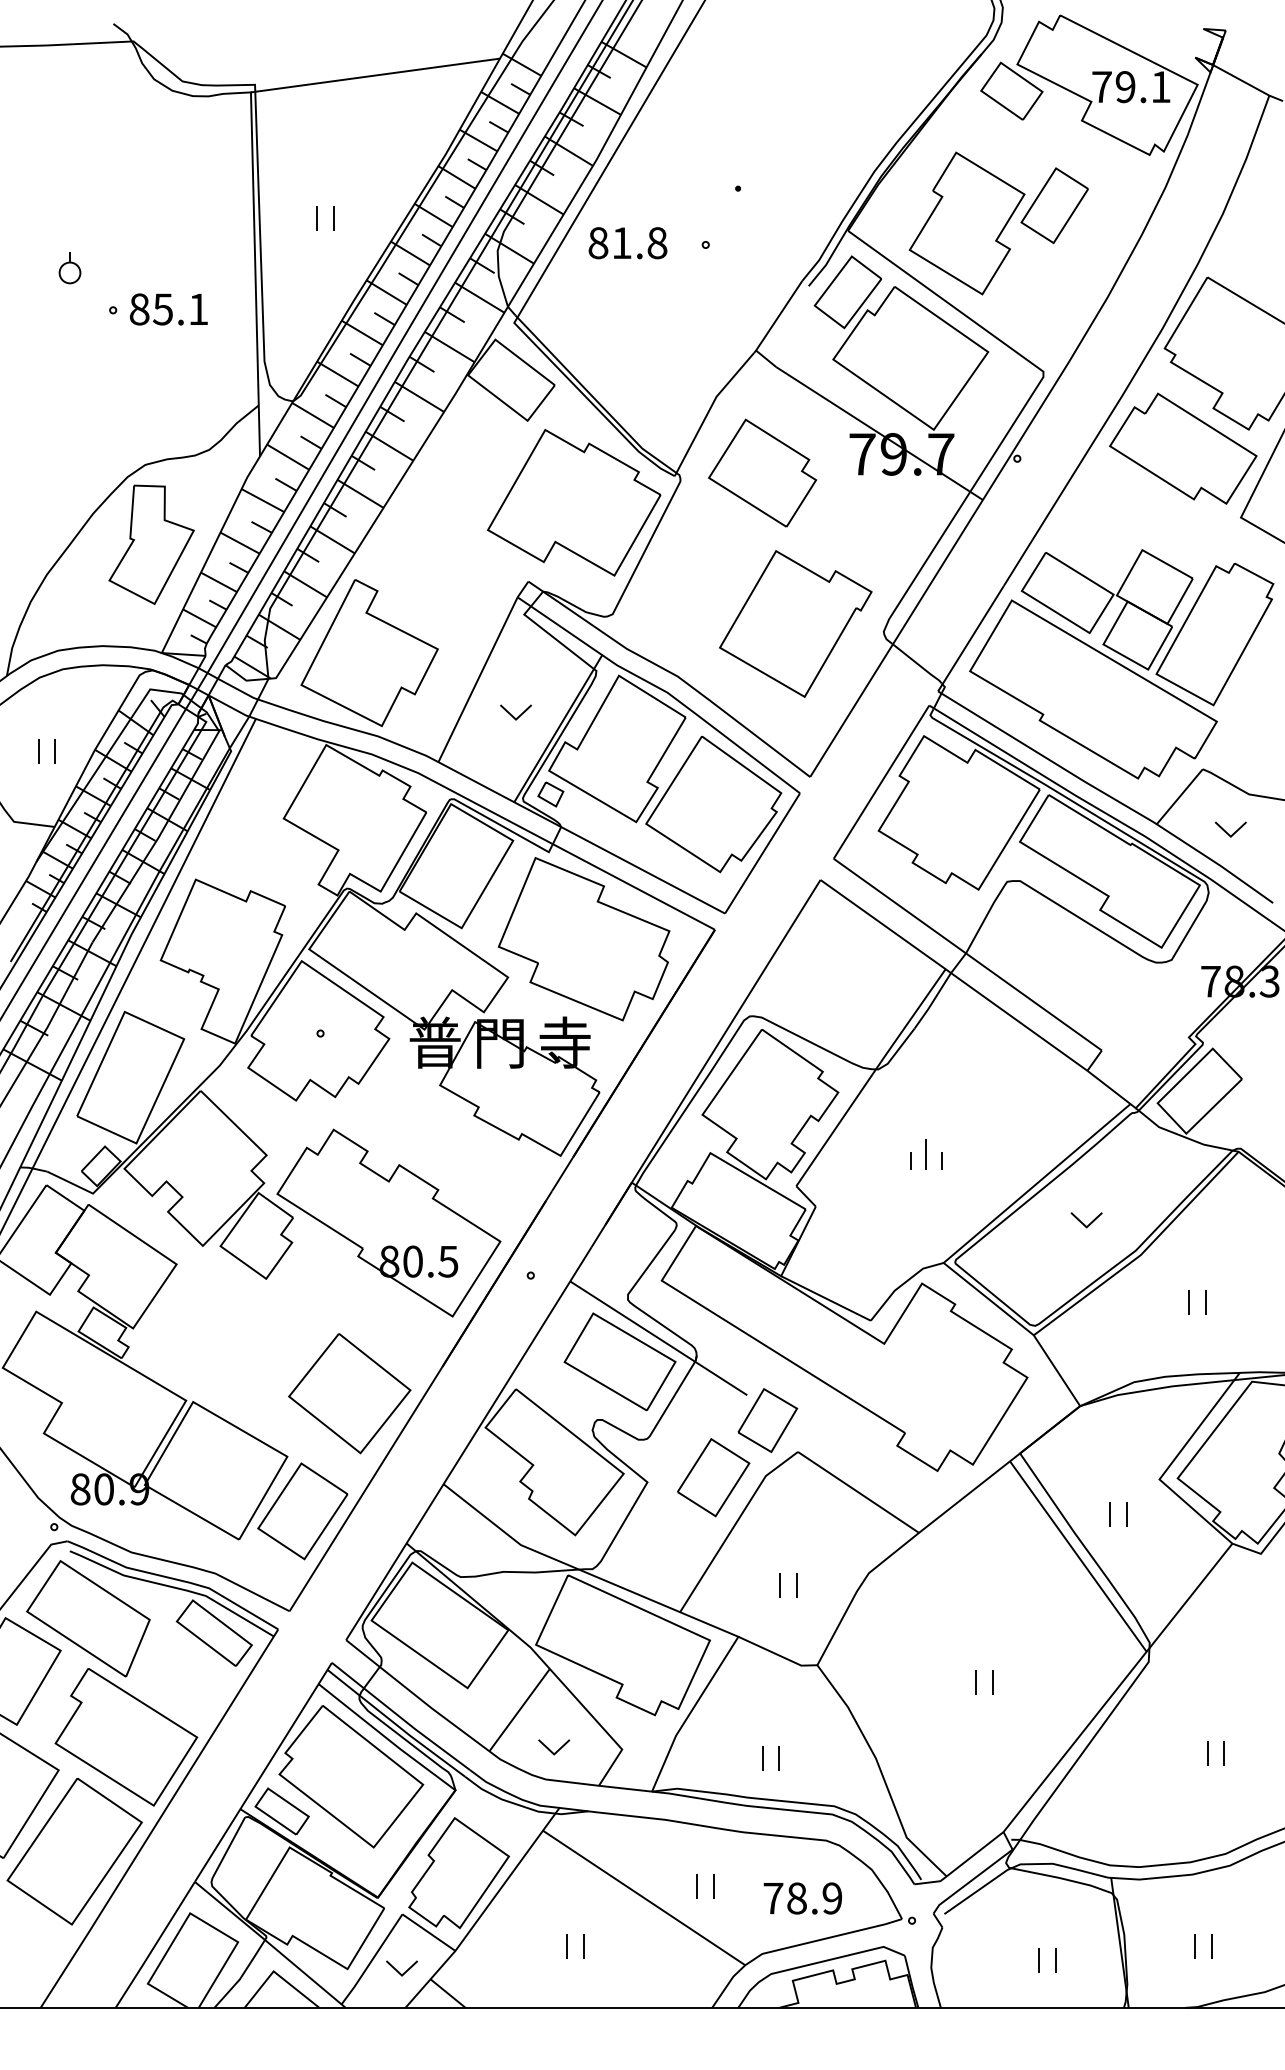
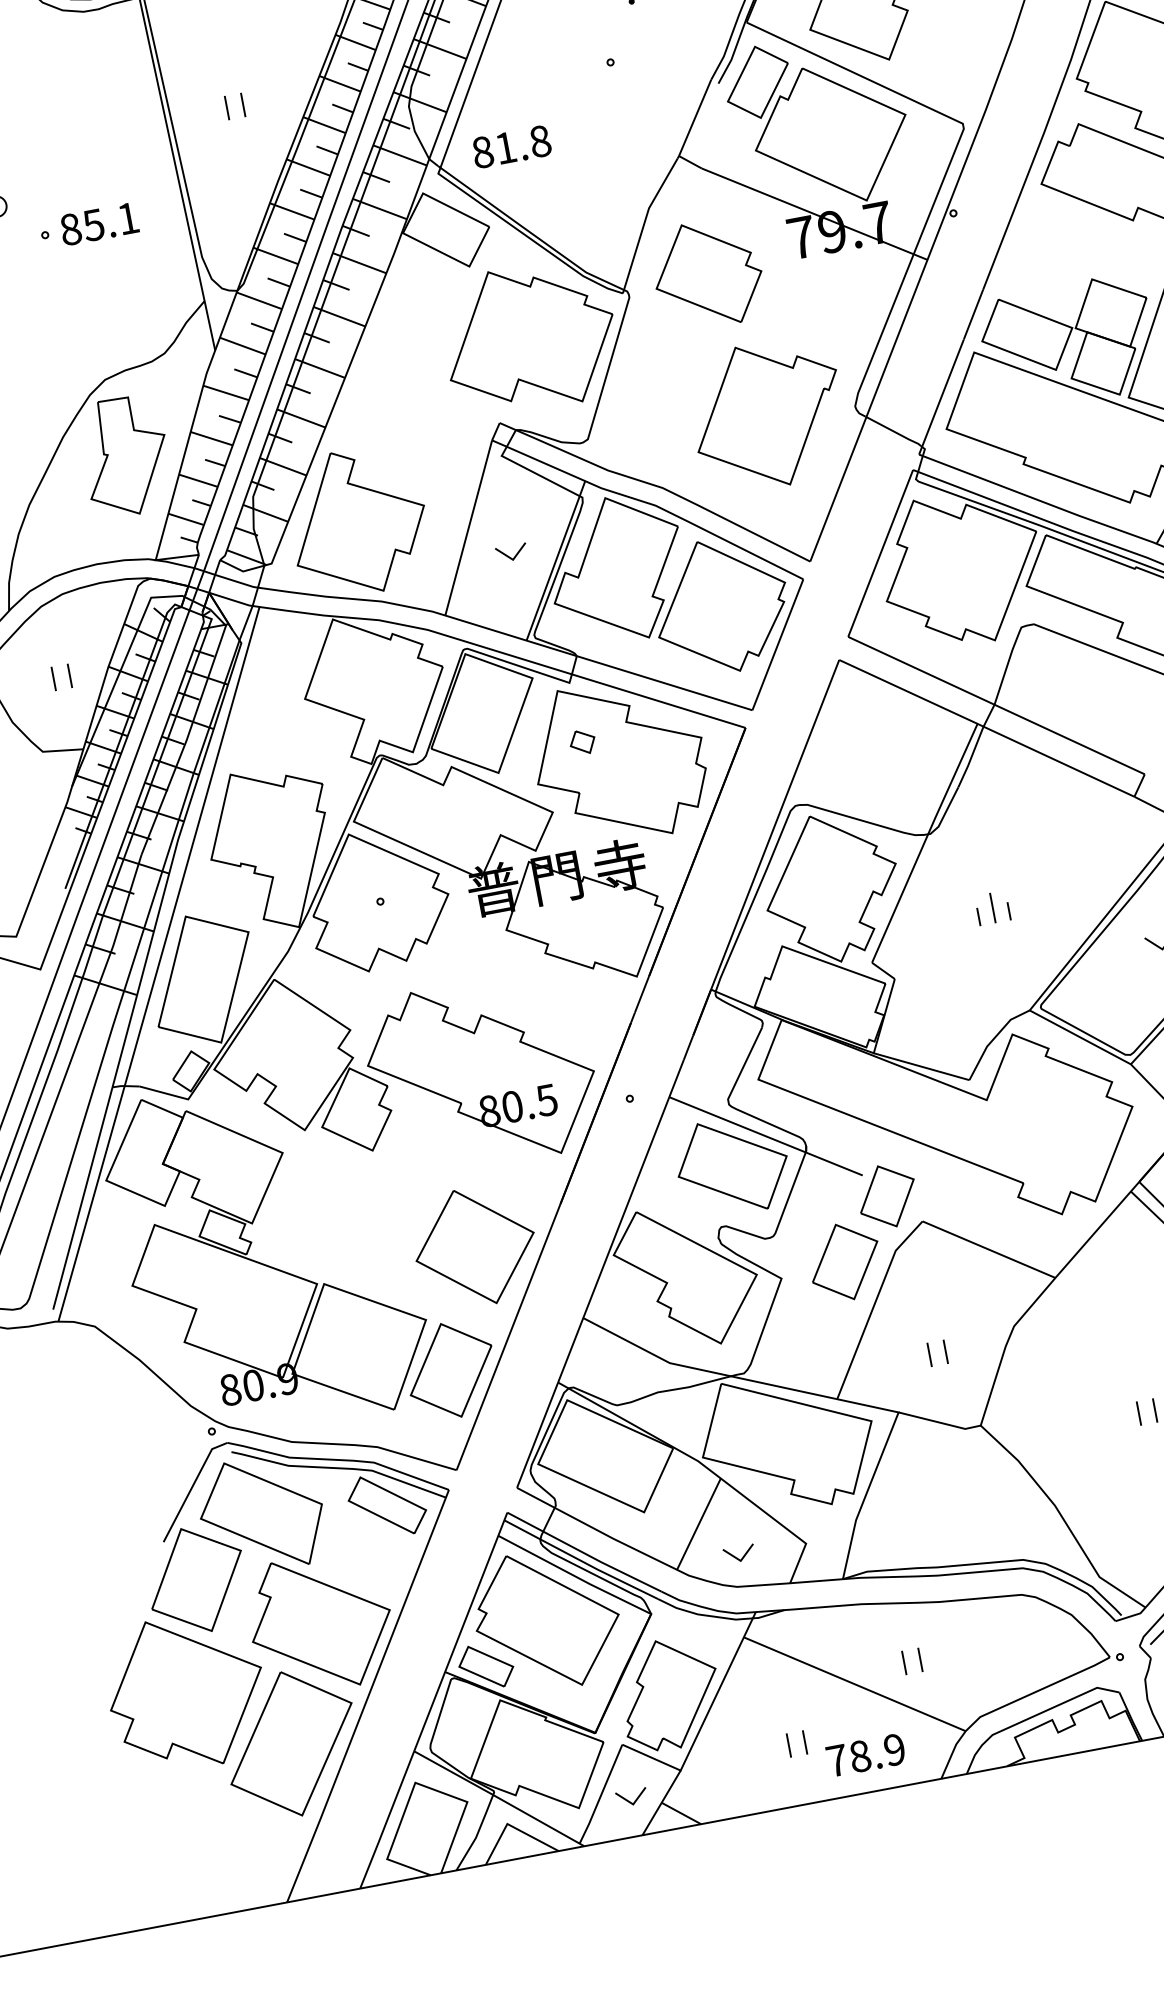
text: (627, 243) -> (511, 147), moved
part: (550, 794) -> (582, 742), moved
part: (763, 1758) -> (945, 1526), removed
text: (802, 1898) -> (865, 1755), moved

